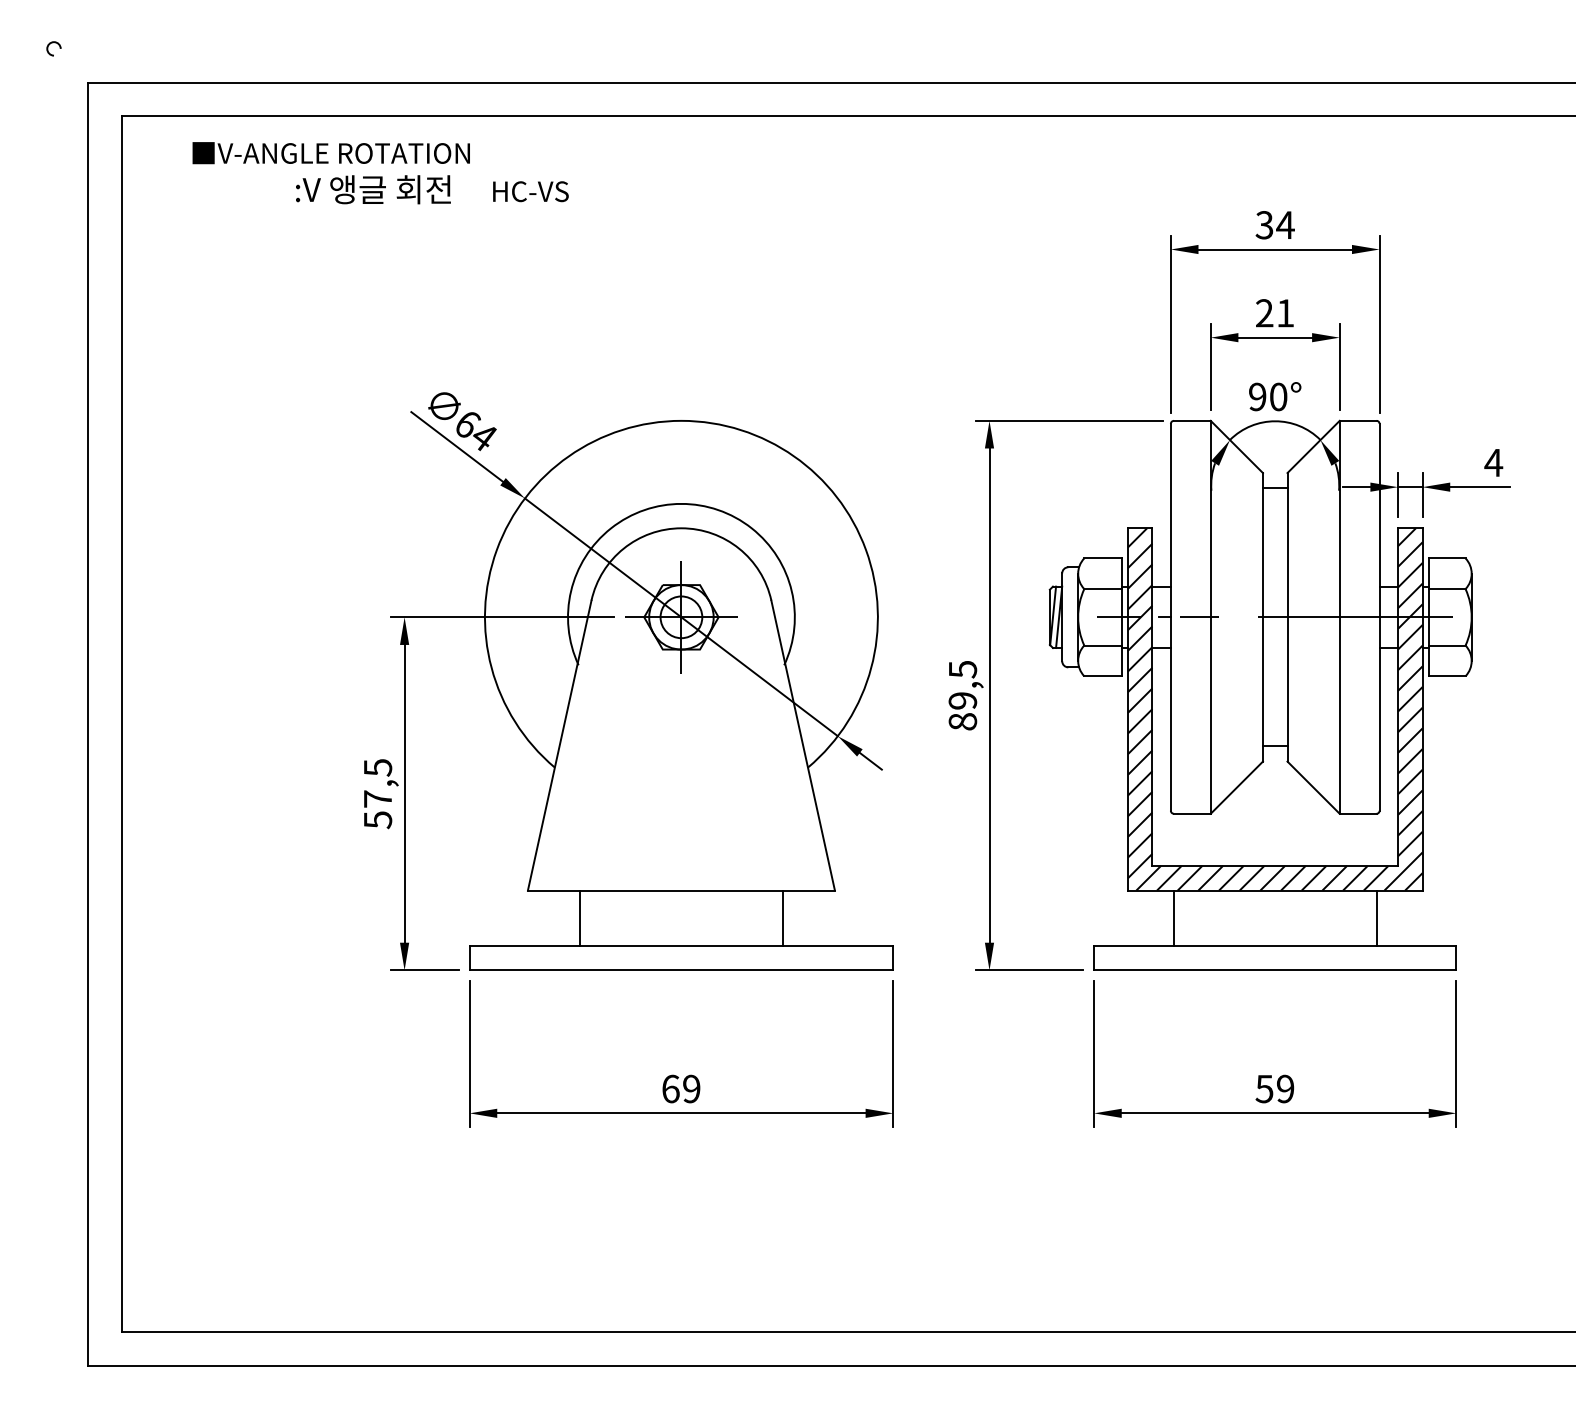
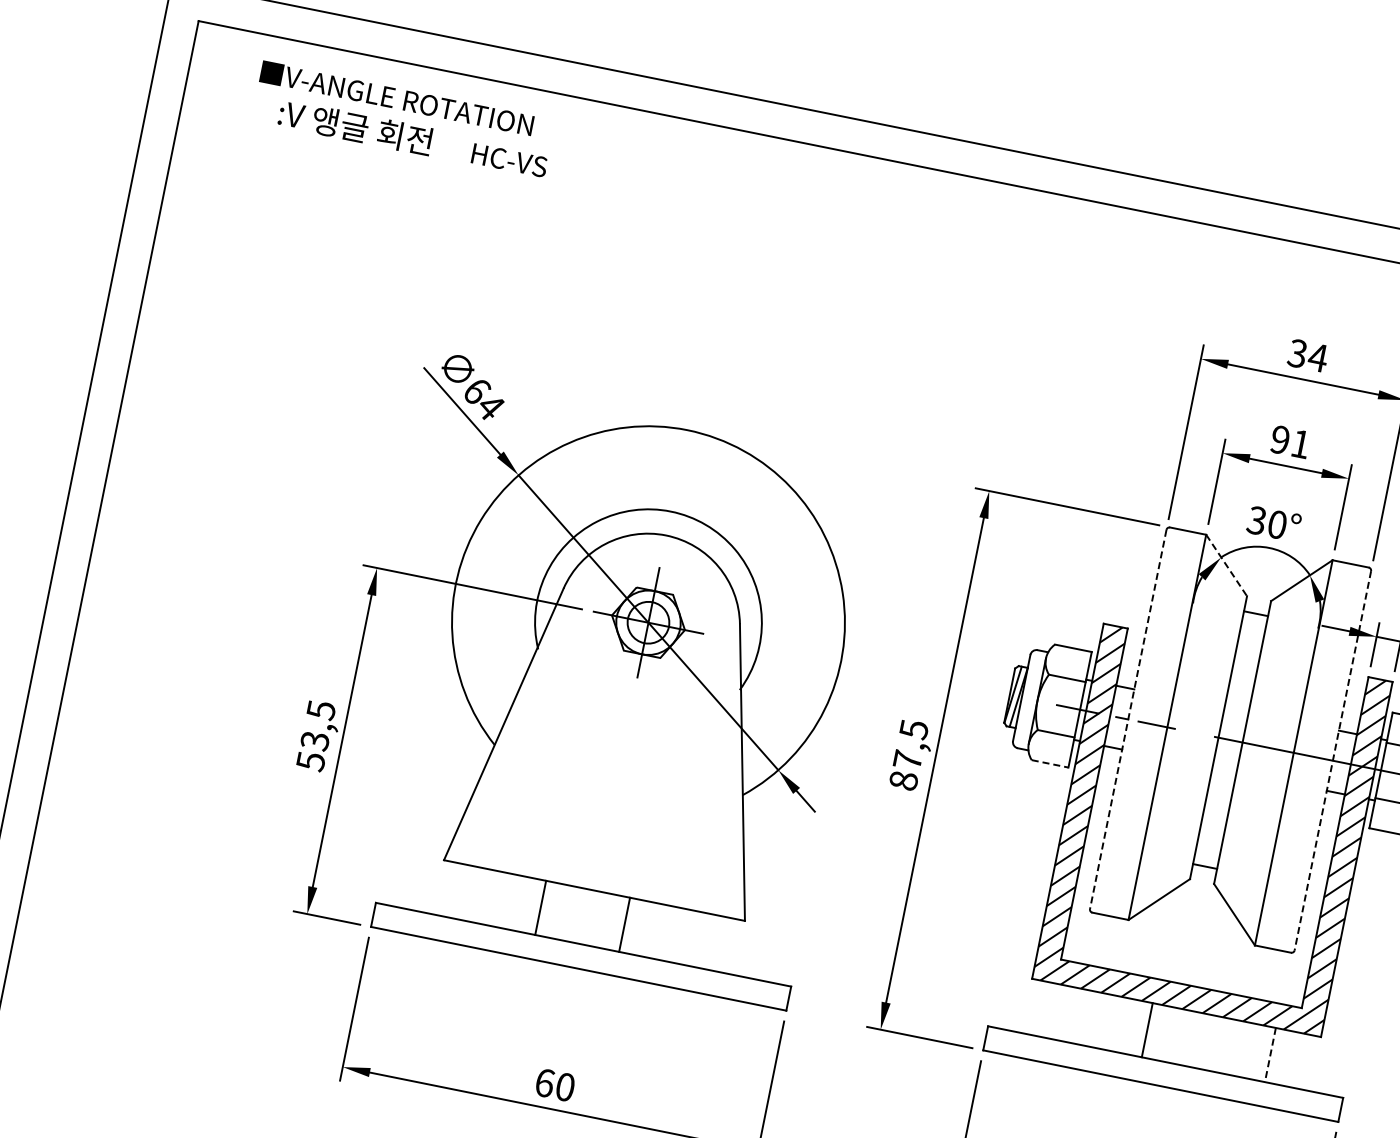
text: (432, 189) -> (413, 138), moved
text: (1264, 313) -> (1280, 440), 21 -> 91
text: (1257, 397) -> (1256, 521), 90° -> 30°
line: (1236, 446) -> (1226, 565), solid -> dashed
line: (1170, 617) -> (1127, 719), solid -> dashed
line: (1379, 617) -> (1332, 760), solid -> dashed
line: (1103, 676) -> (1050, 764), solid -> dashed
text: (962, 700) -> (907, 759), 89,5 -> 87,5
text: (377, 799) -> (314, 741), 57,5 -> 53,5
line: (580, 917) -> (541, 907), moved
line: (782, 917) -> (624, 924), moved
line: (1173, 917) -> (1146, 1029), moved
line: (1376, 918) -> (1270, 1055), solid -> dashed
text: (691, 1088) -> (565, 1086), 69 -> 60

